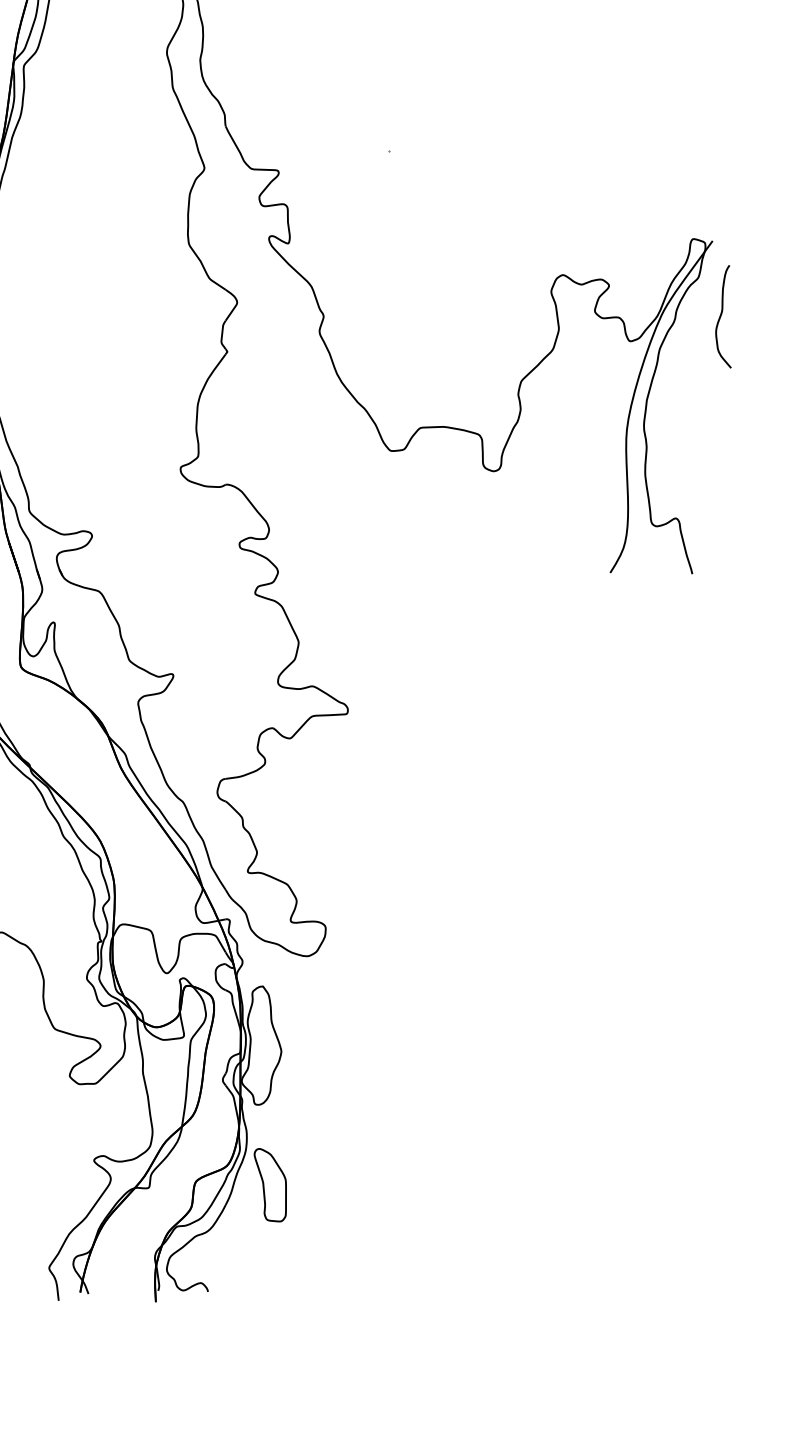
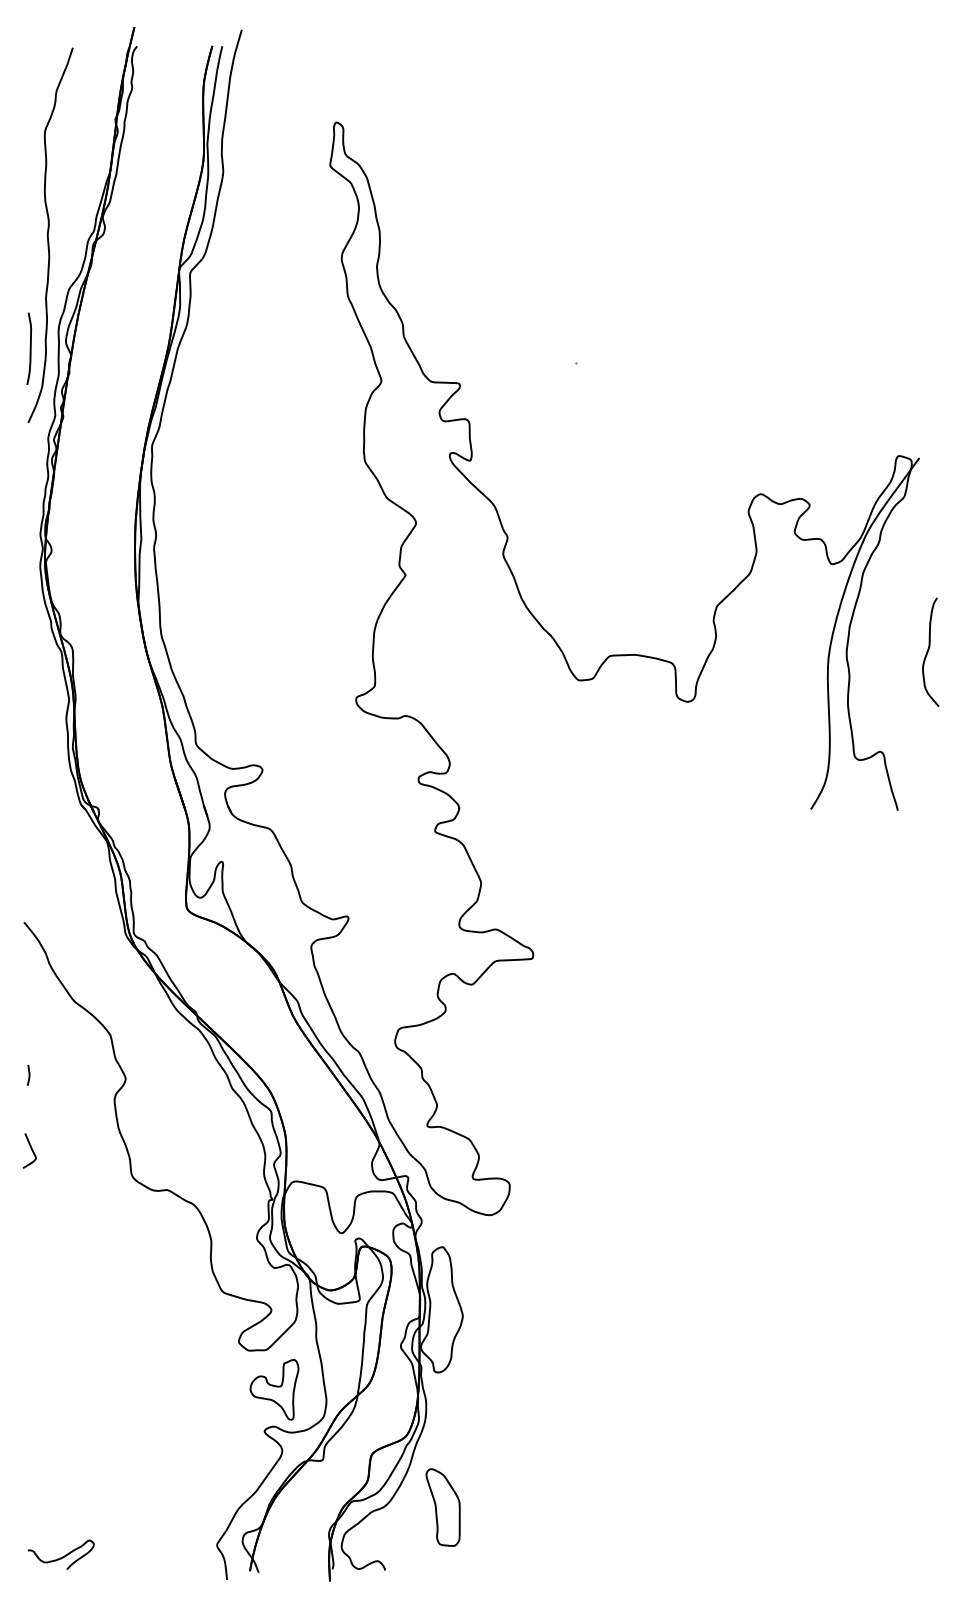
curve: (721, 316) -> (928, 652), moved
part: (103, 1120) -> (274, 1389), added
part: (269, 1185) -> (442, 1507), moved

